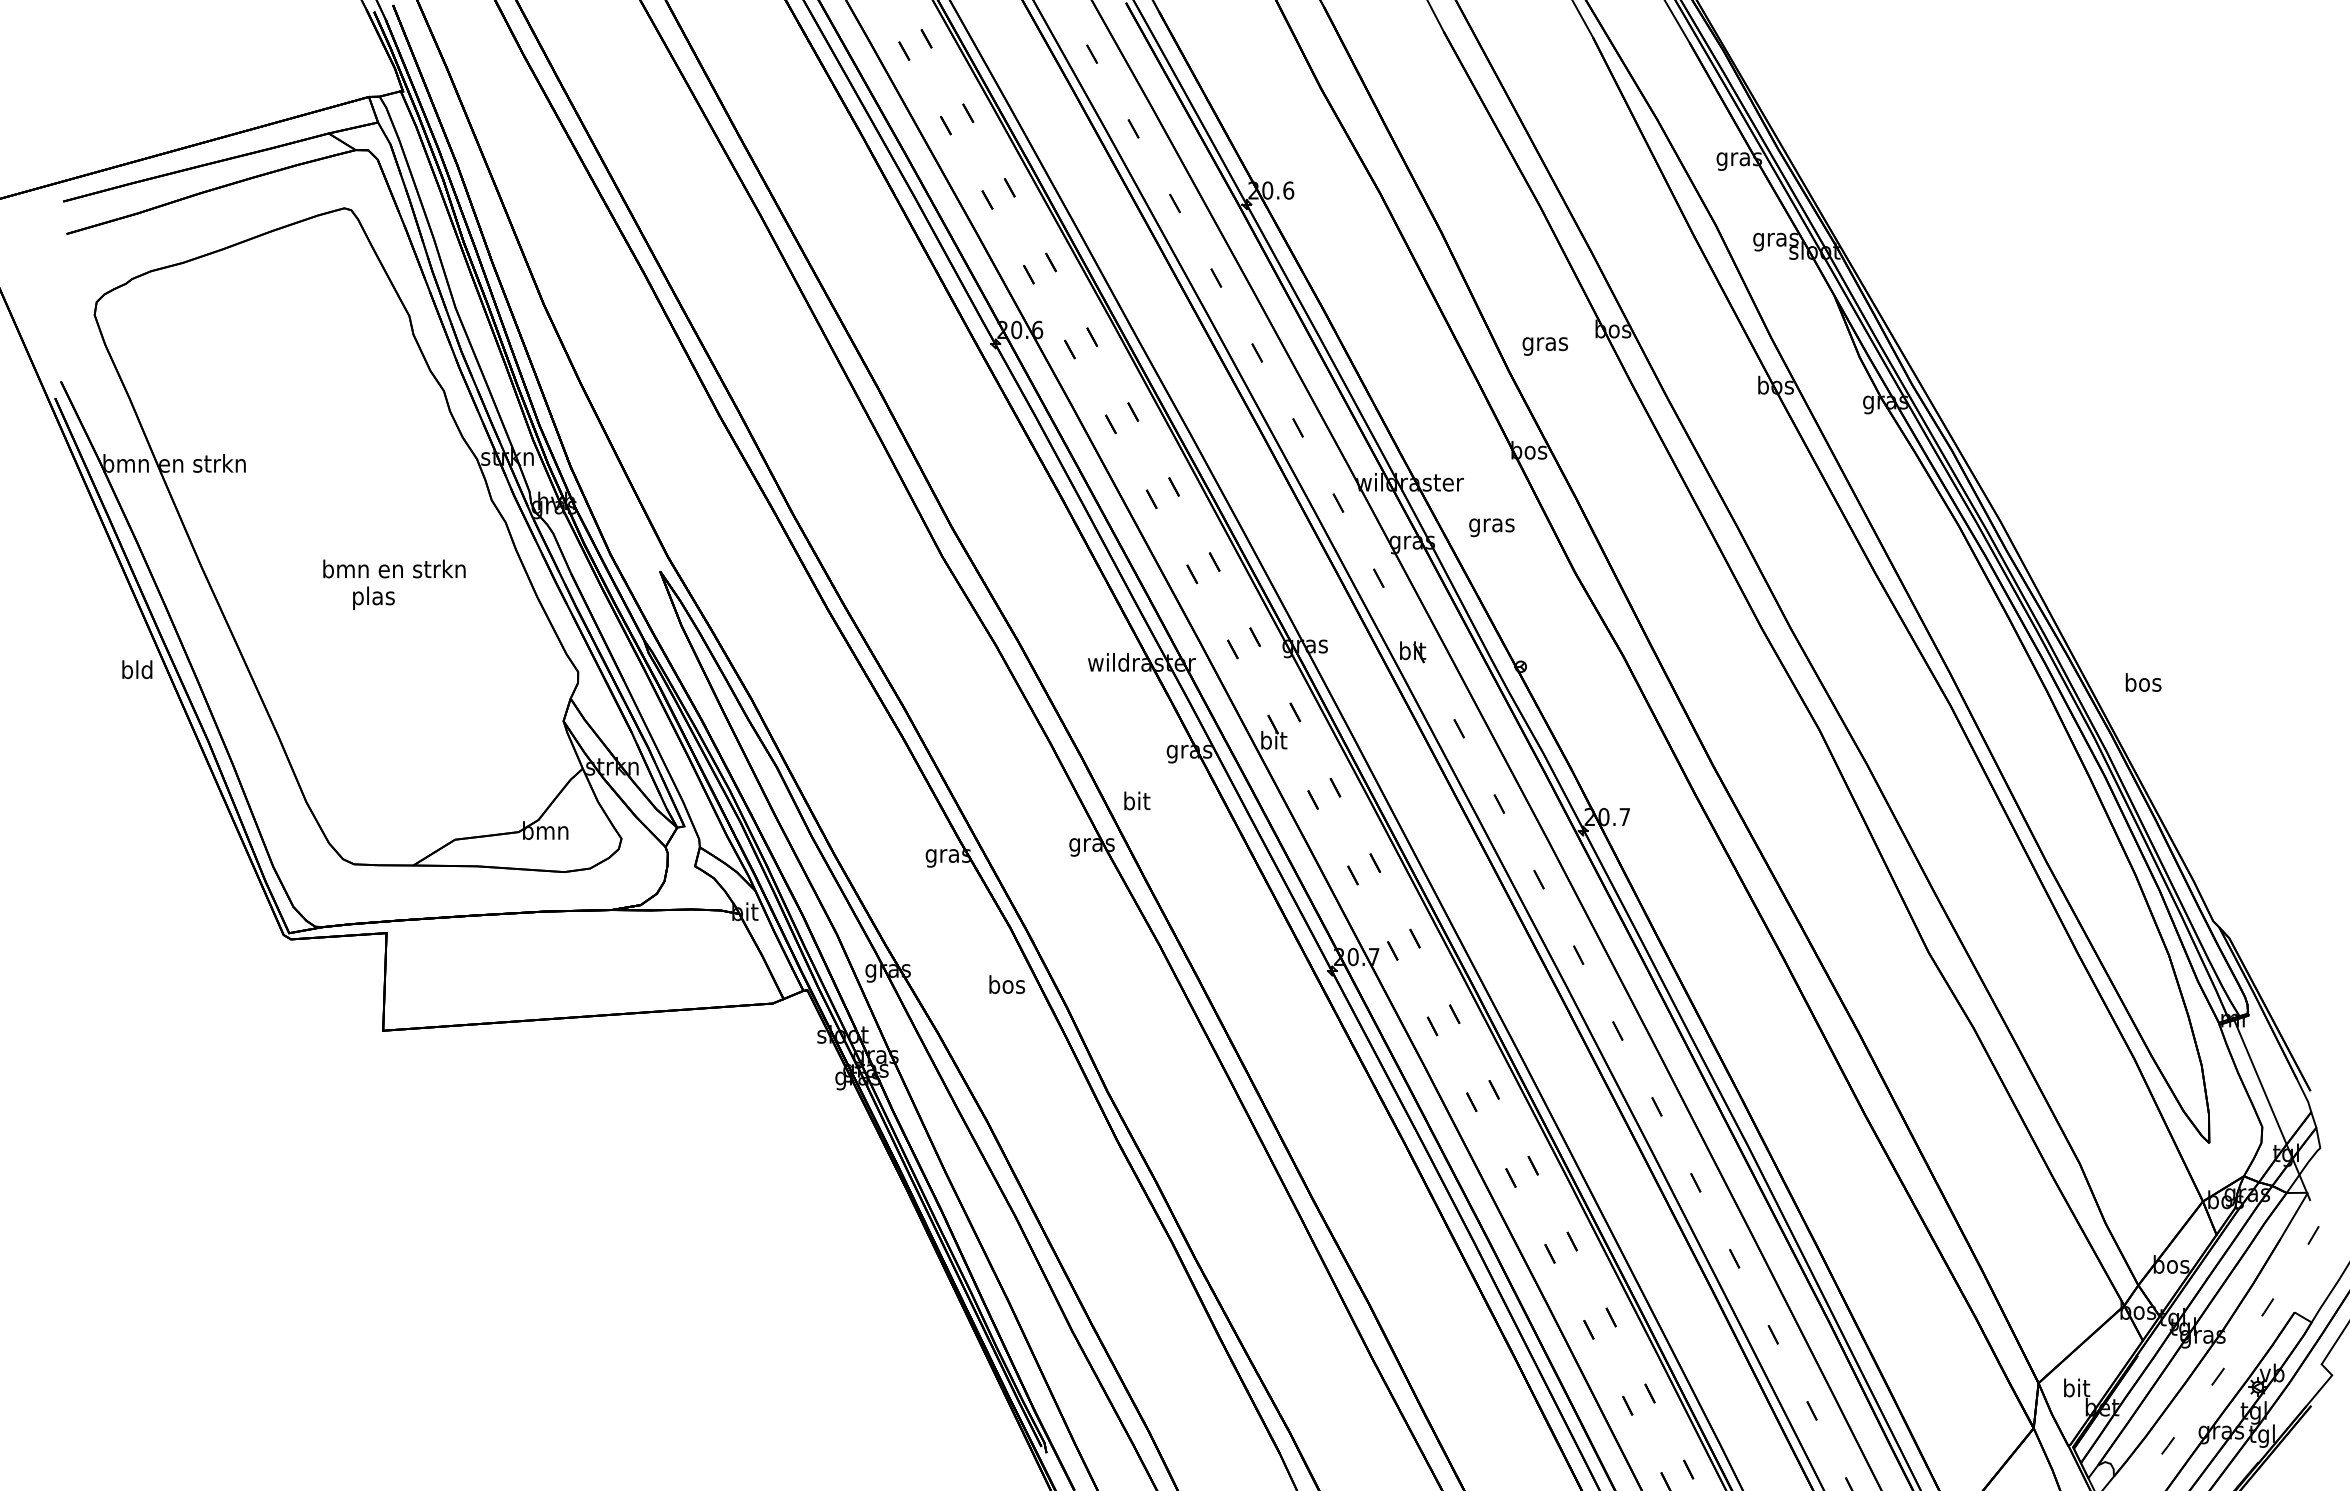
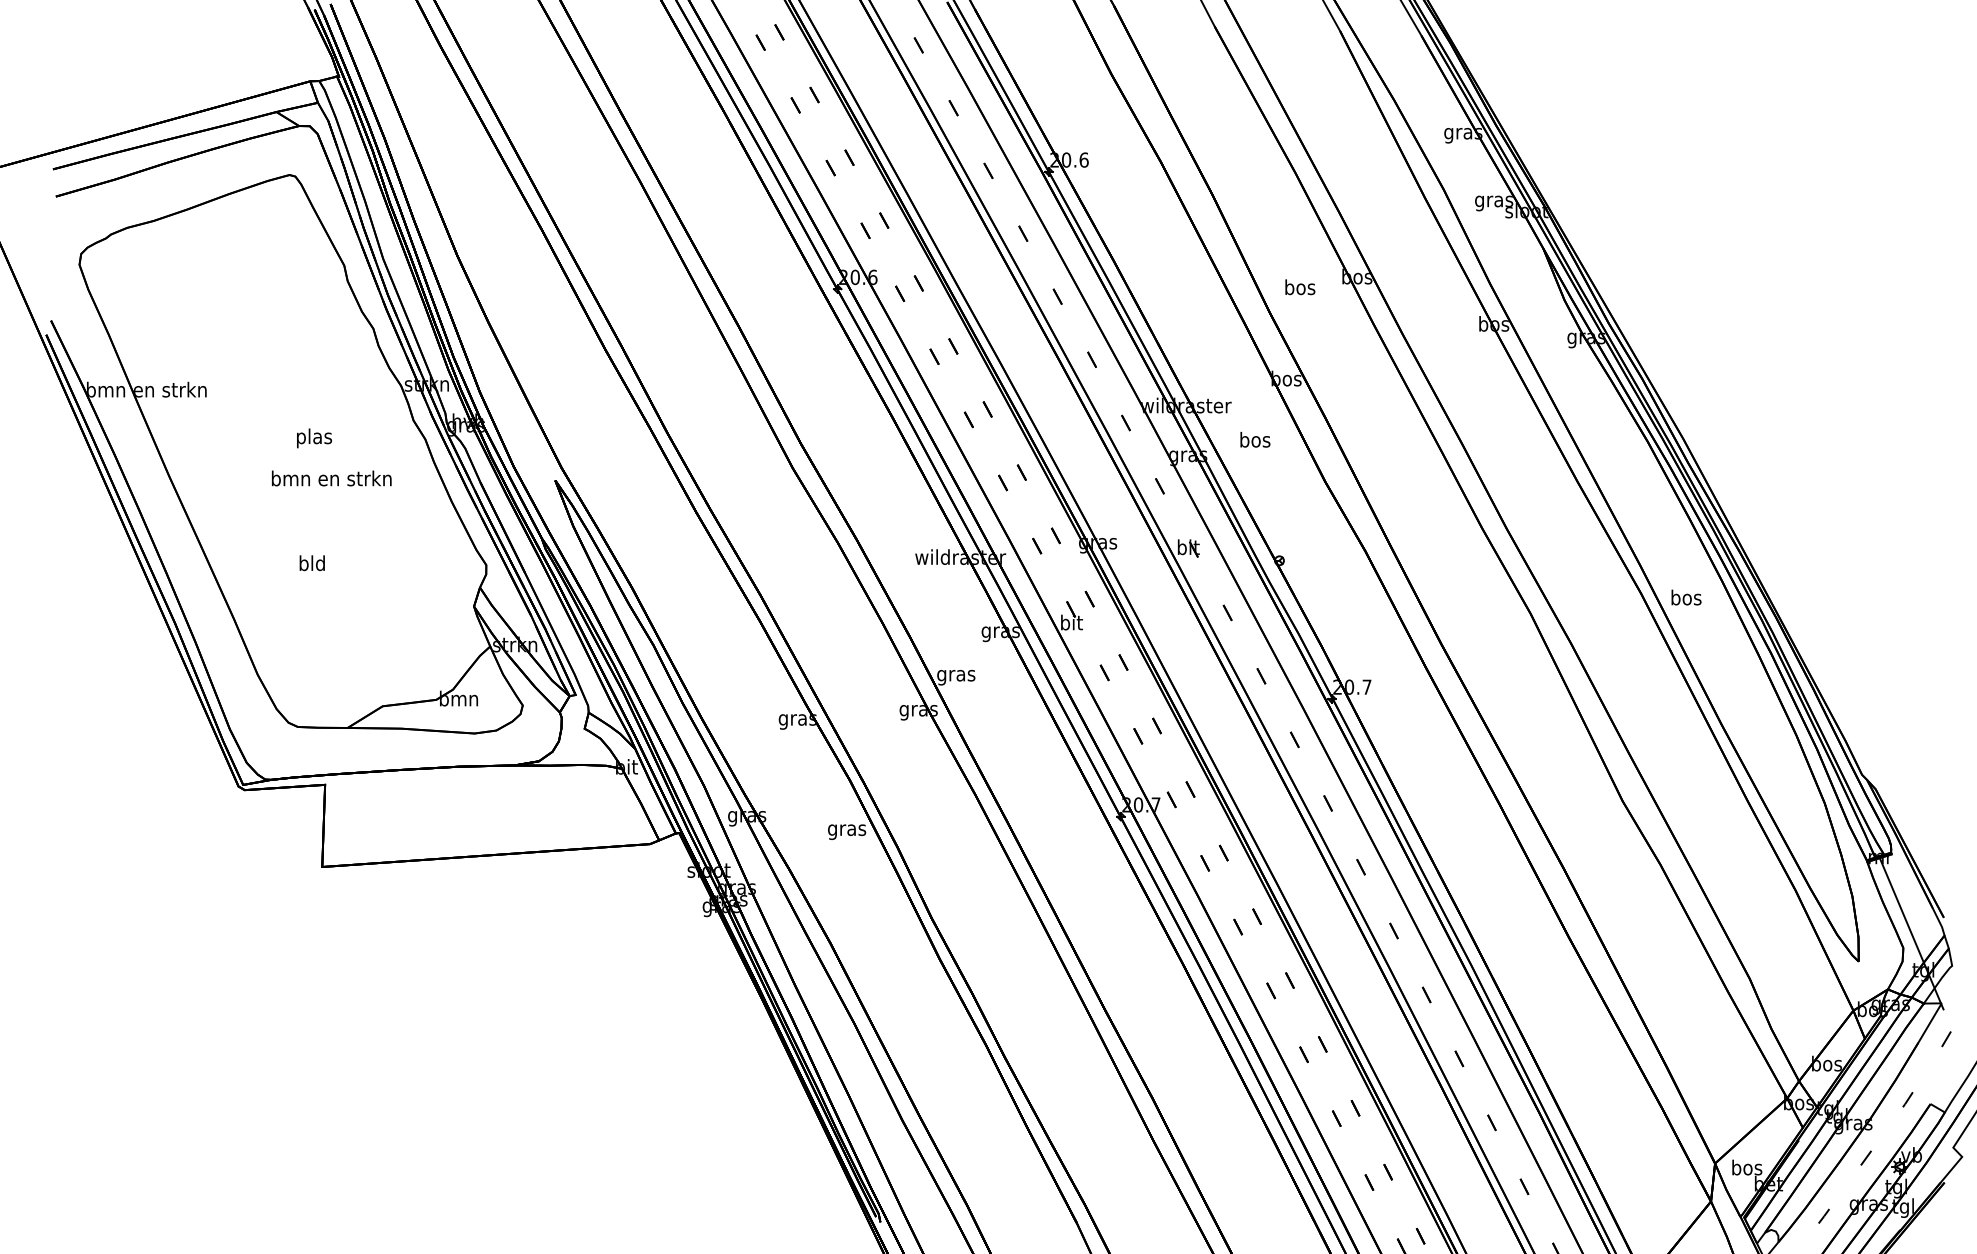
text: (1544, 343) -> (1299, 288), gras -> bos
text: (1491, 525) -> (1254, 441), gras -> bos
text: (373, 597) -> (314, 437), moved
text: (137, 669) -> (312, 563), moved
text: (2143, 682) -> (1686, 597), moved
text: (1136, 803) -> (956, 675), bit -> gras
text: (1006, 986) -> (846, 829), bos -> gras
text: (2076, 1387) -> (1747, 1167), bit -> bos

